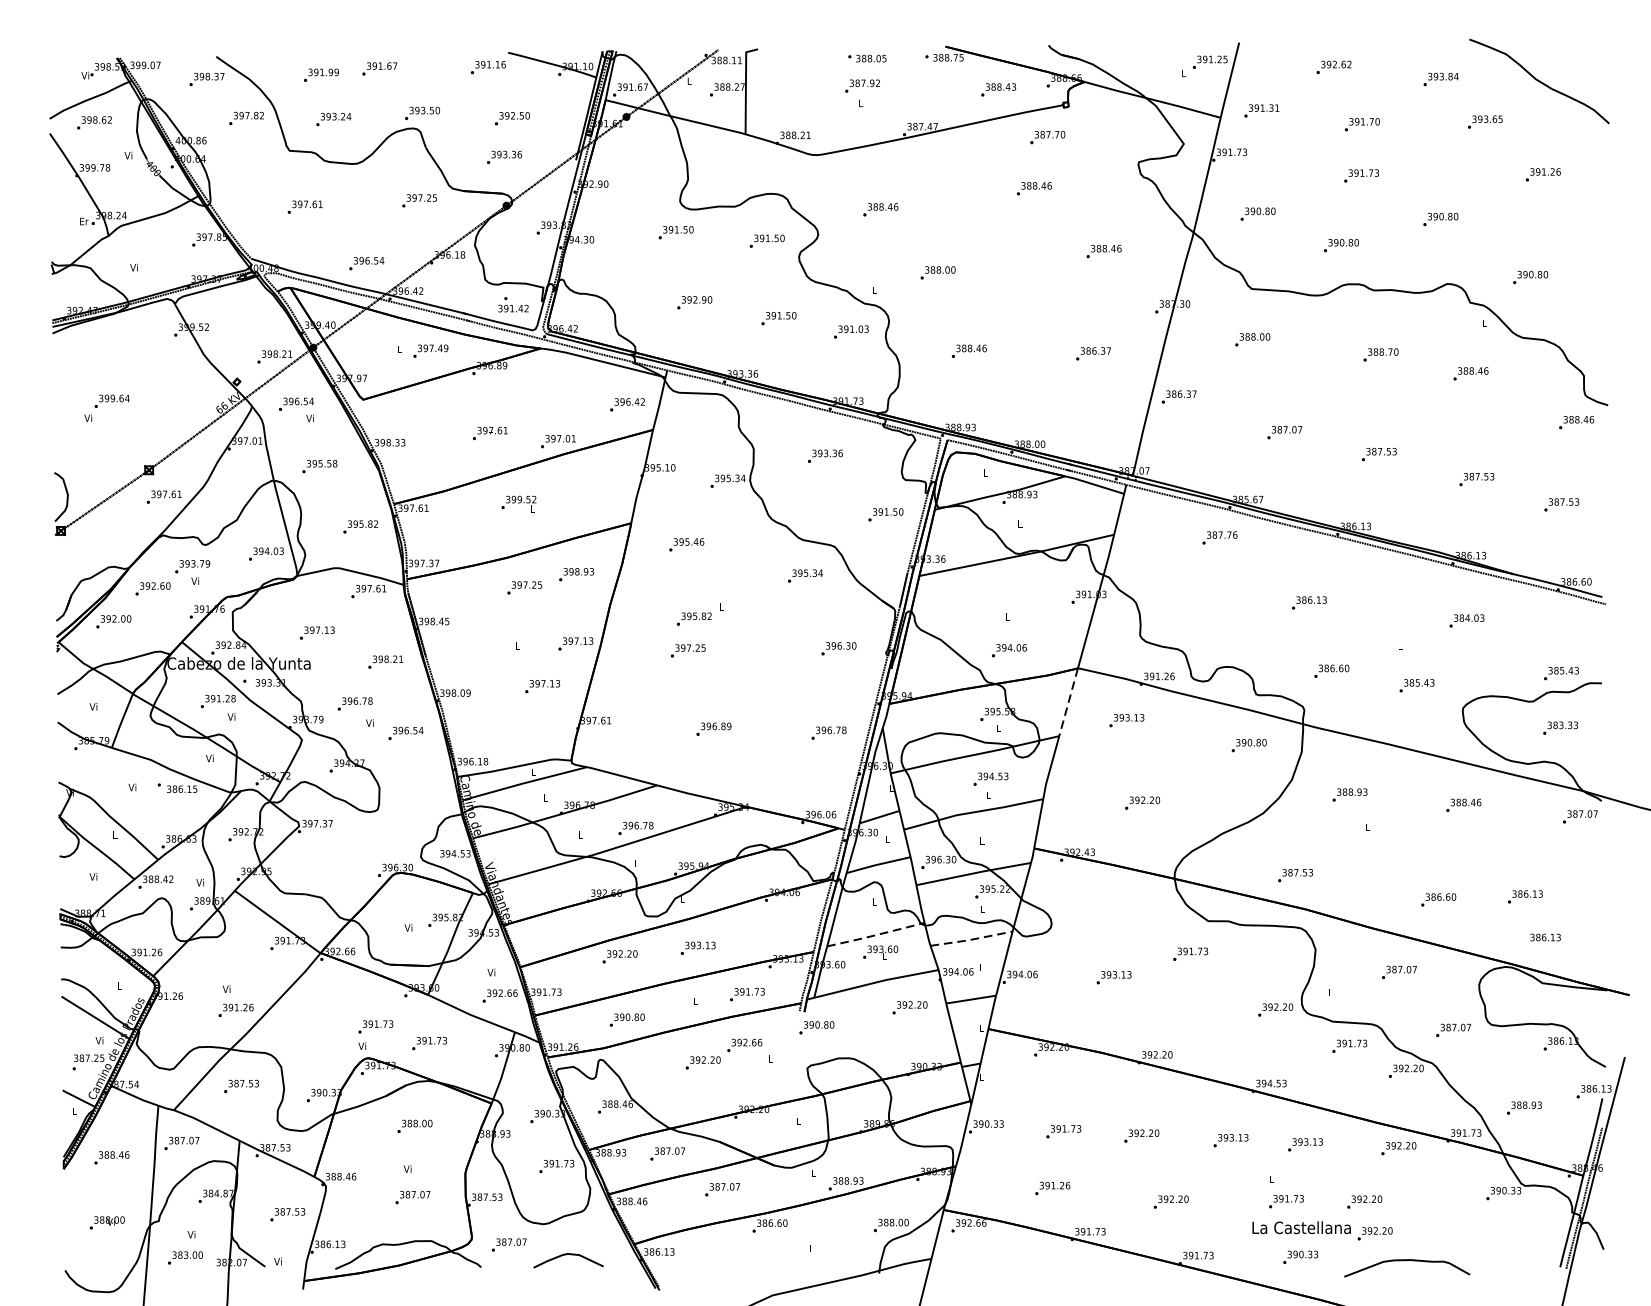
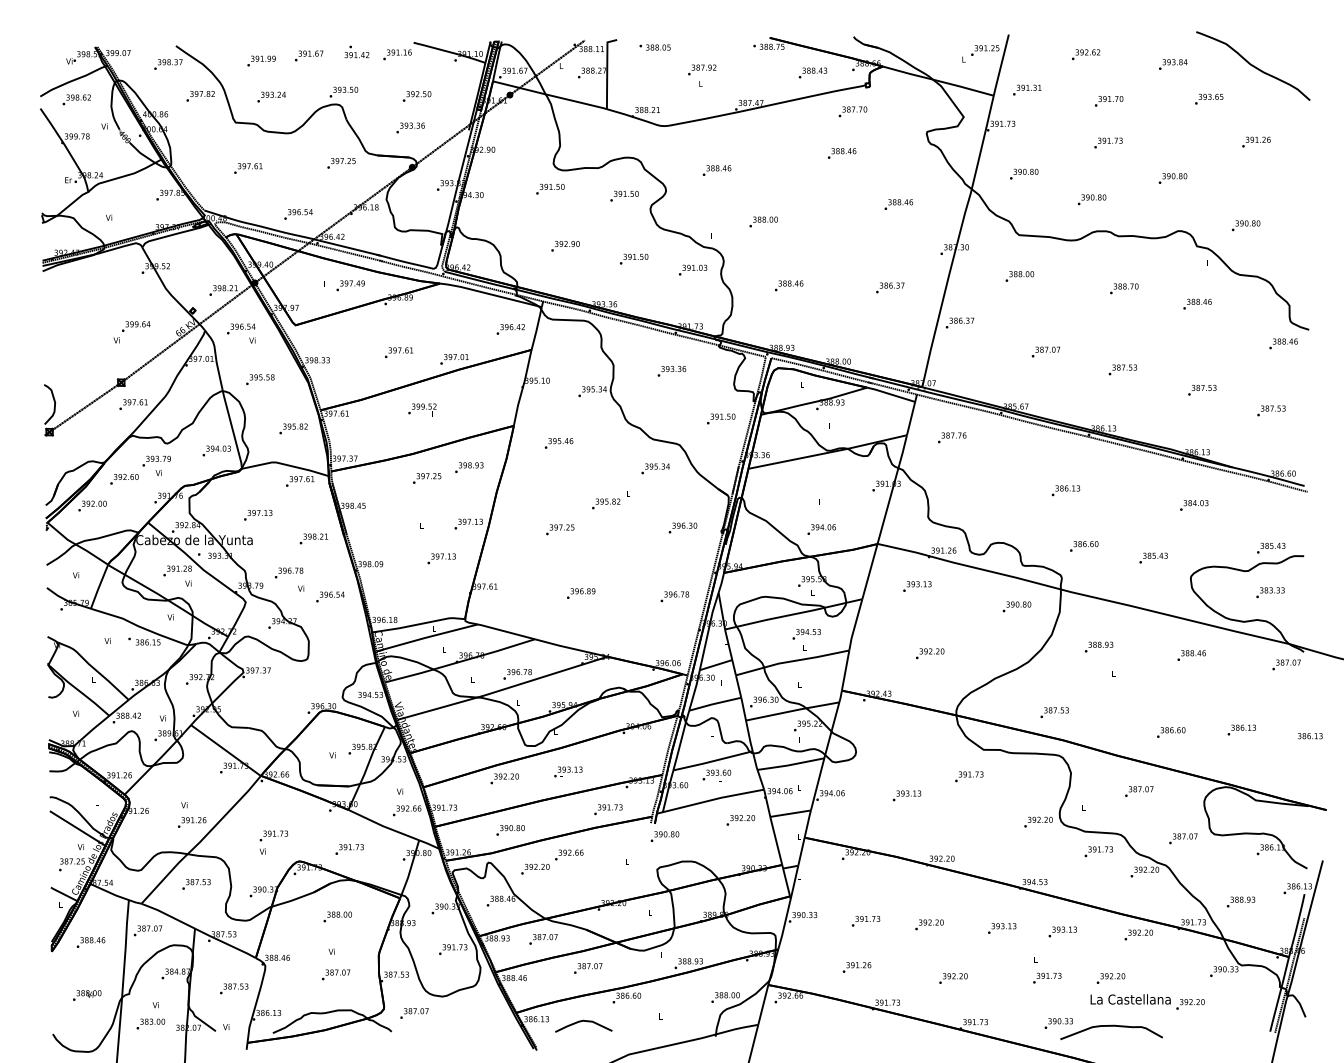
text: (866, 58) -> (654, 47), moved
text: (512, 304) -> (356, 51), moved
text: (106, 408) -> (131, 332), moved
text: (1220, 537) -> (952, 437), moved
text: (699, 614) -> (610, 500), moved
line: (1068, 702) -> (869, 571), dashed -> solid
line: (876, 935) -> (713, 761), dashed -> solid
text: (1545, 937) -> (1310, 736), moved
line: (971, 940) -> (790, 765), dashed -> solid
text: (375, 1034) -> (273, 842), moved
text: (724, 1053) -> (552, 861), moved
text: (1322, 1230) -> (1147, 1001), moved
curve: (565, 1256) -> (581, 1022), moved
curve: (1407, 1260) -> (1111, 1026), moved

